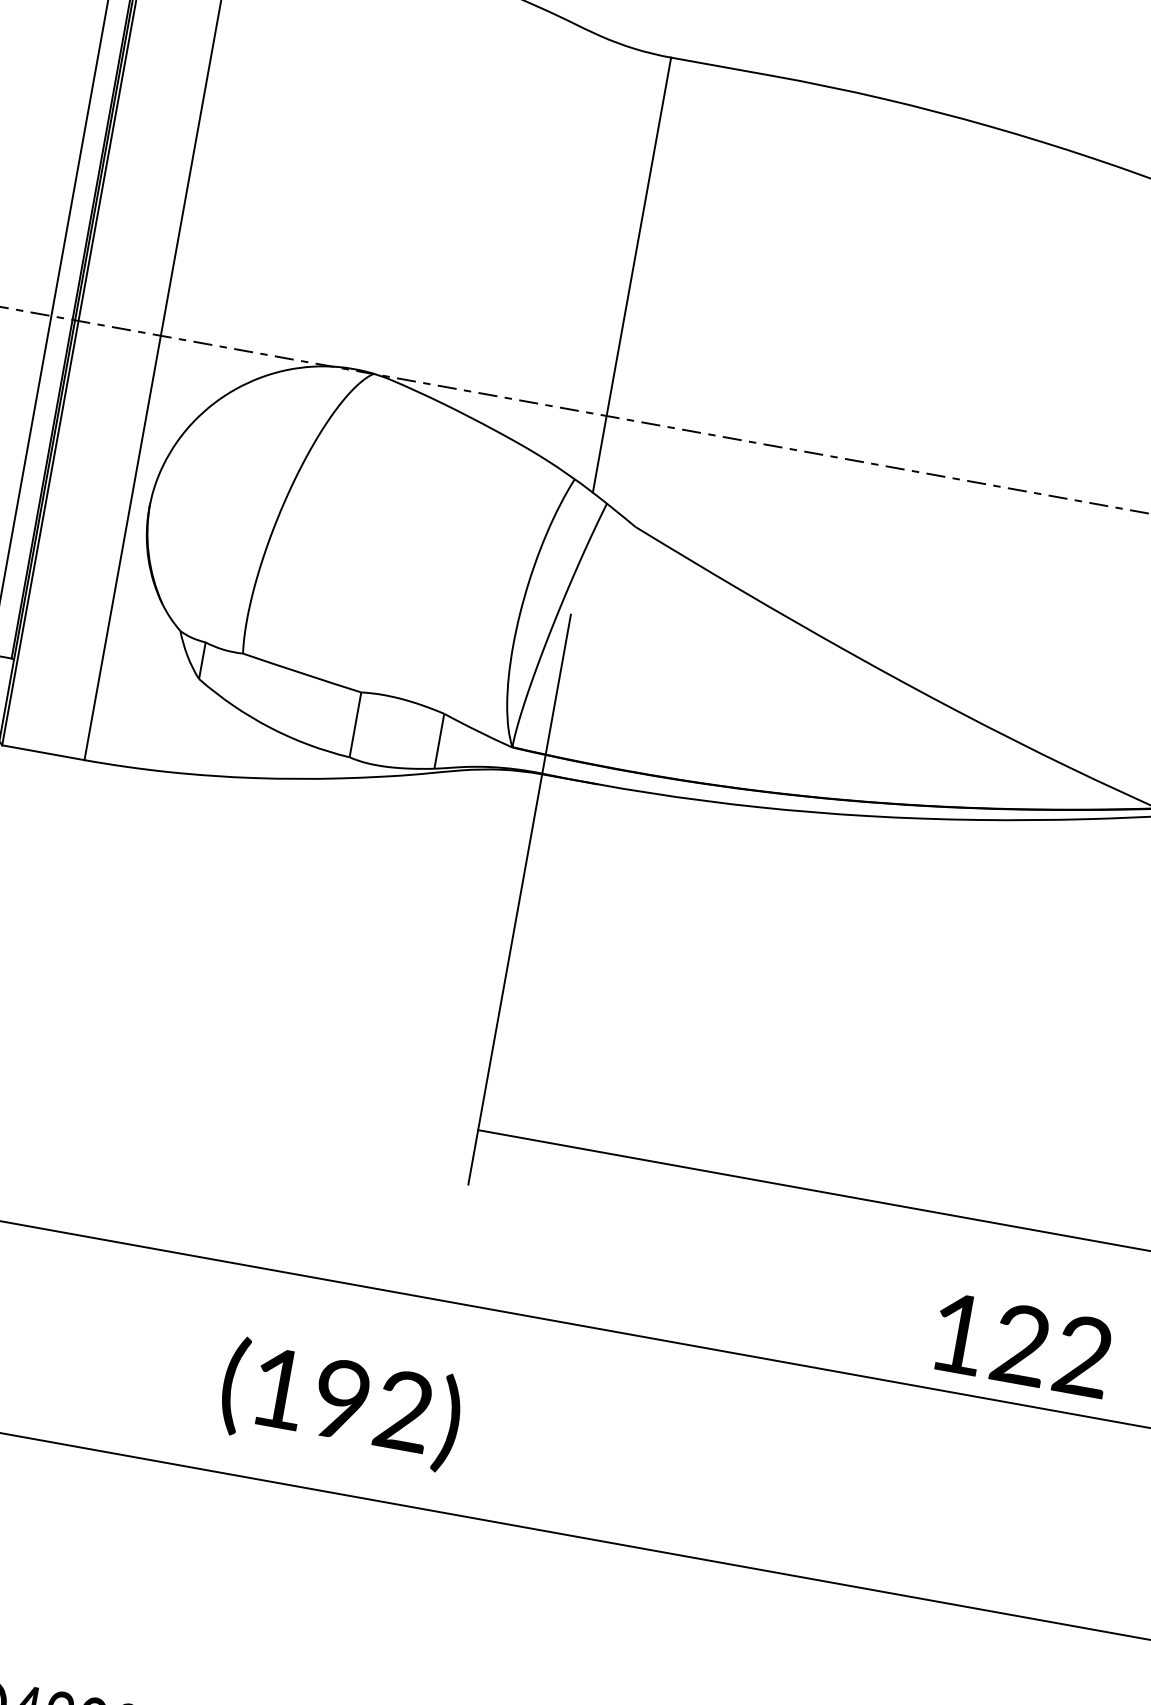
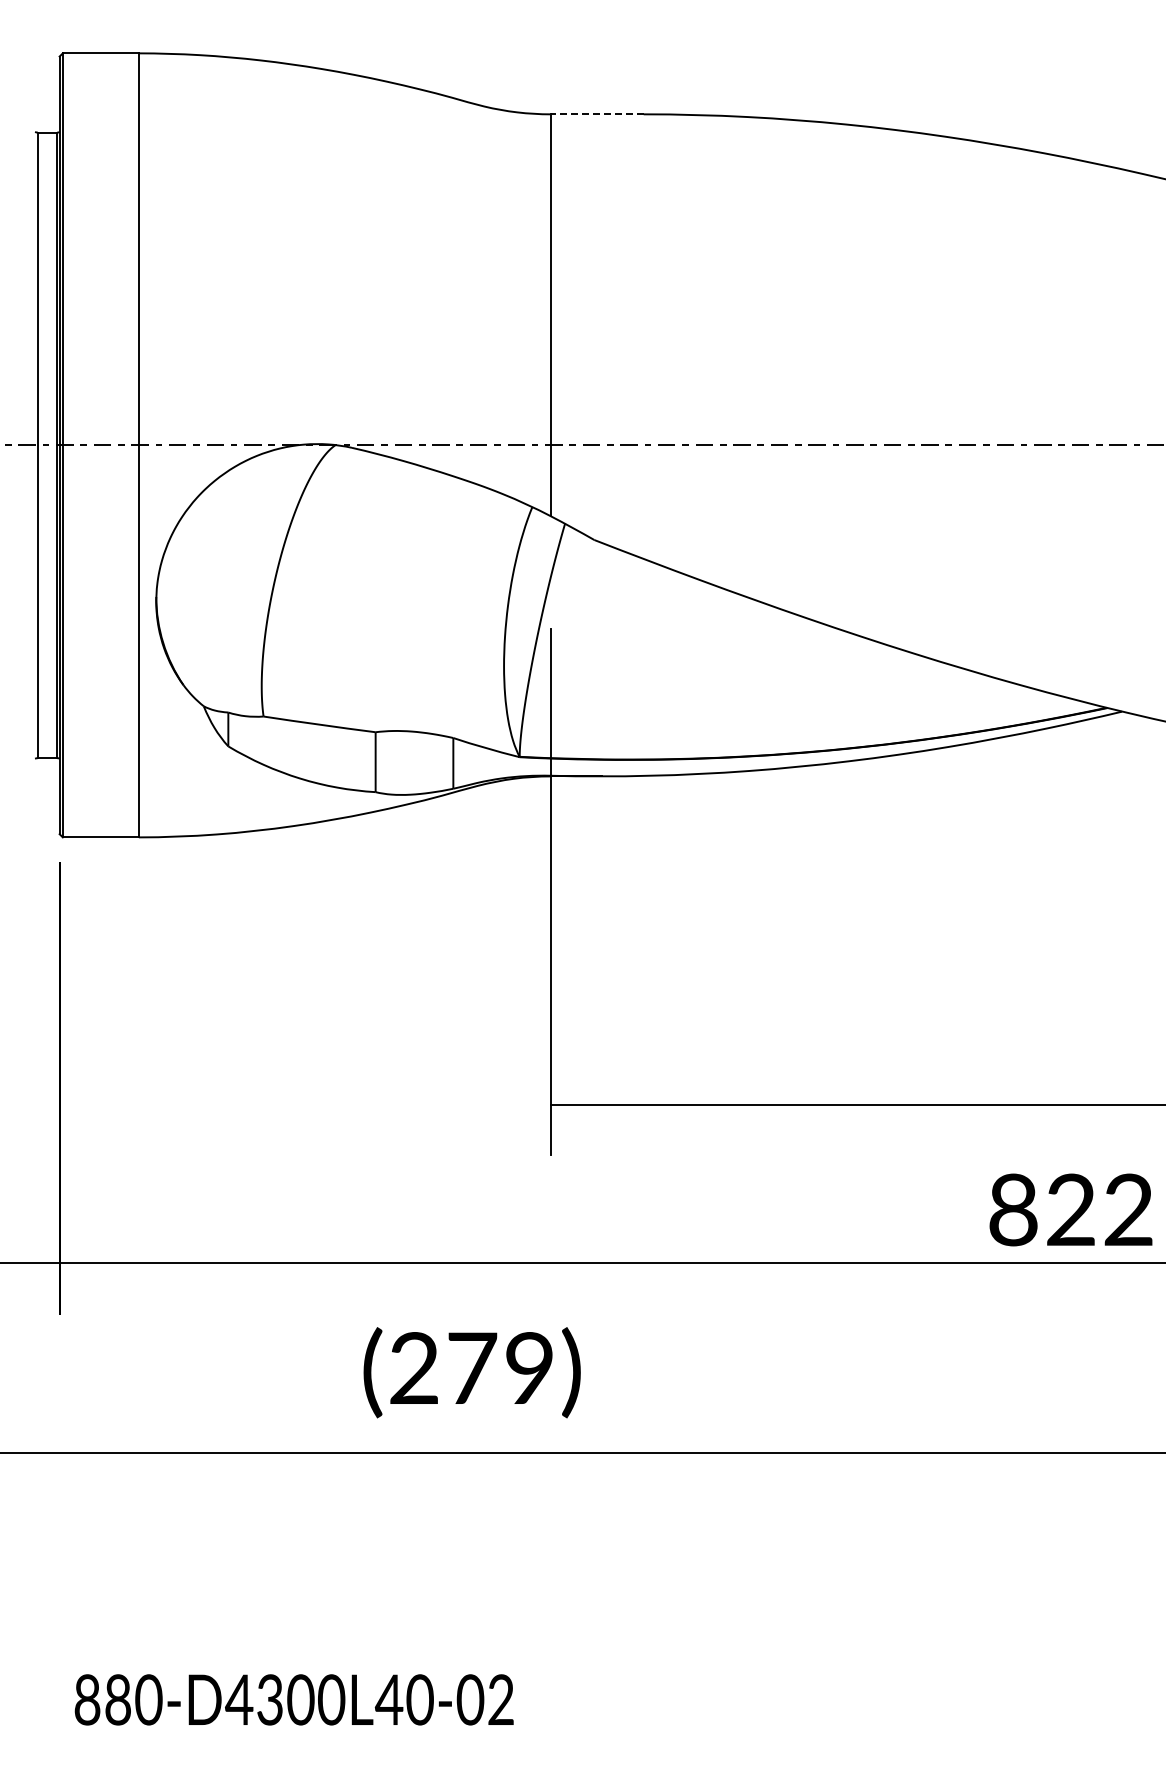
line: (721, 66) -> (597, 114), solid -> dashed
text: (958, 1333) -> (1013, 1209), 122 -> 822
text: (341, 1398) -> (471, 1367), (192) -> (279)

